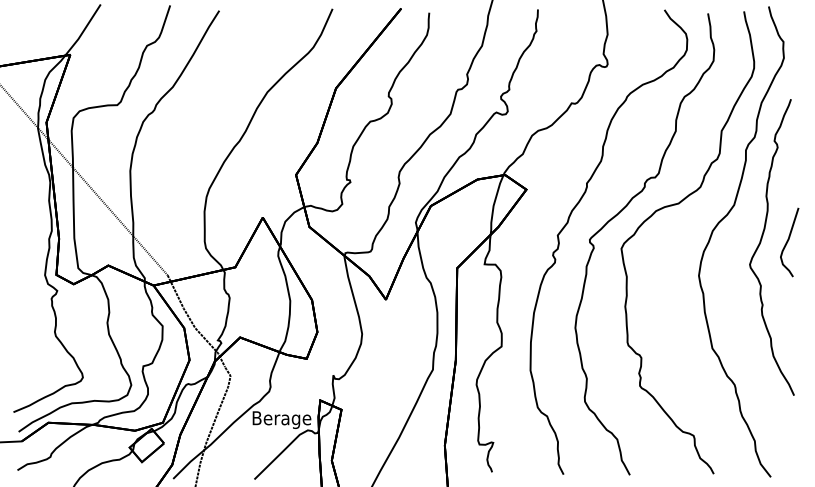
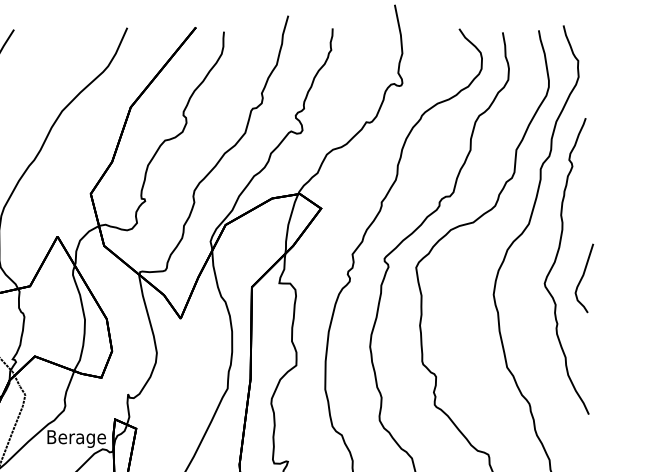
curve: (788, 241) -> (583, 277), moved

